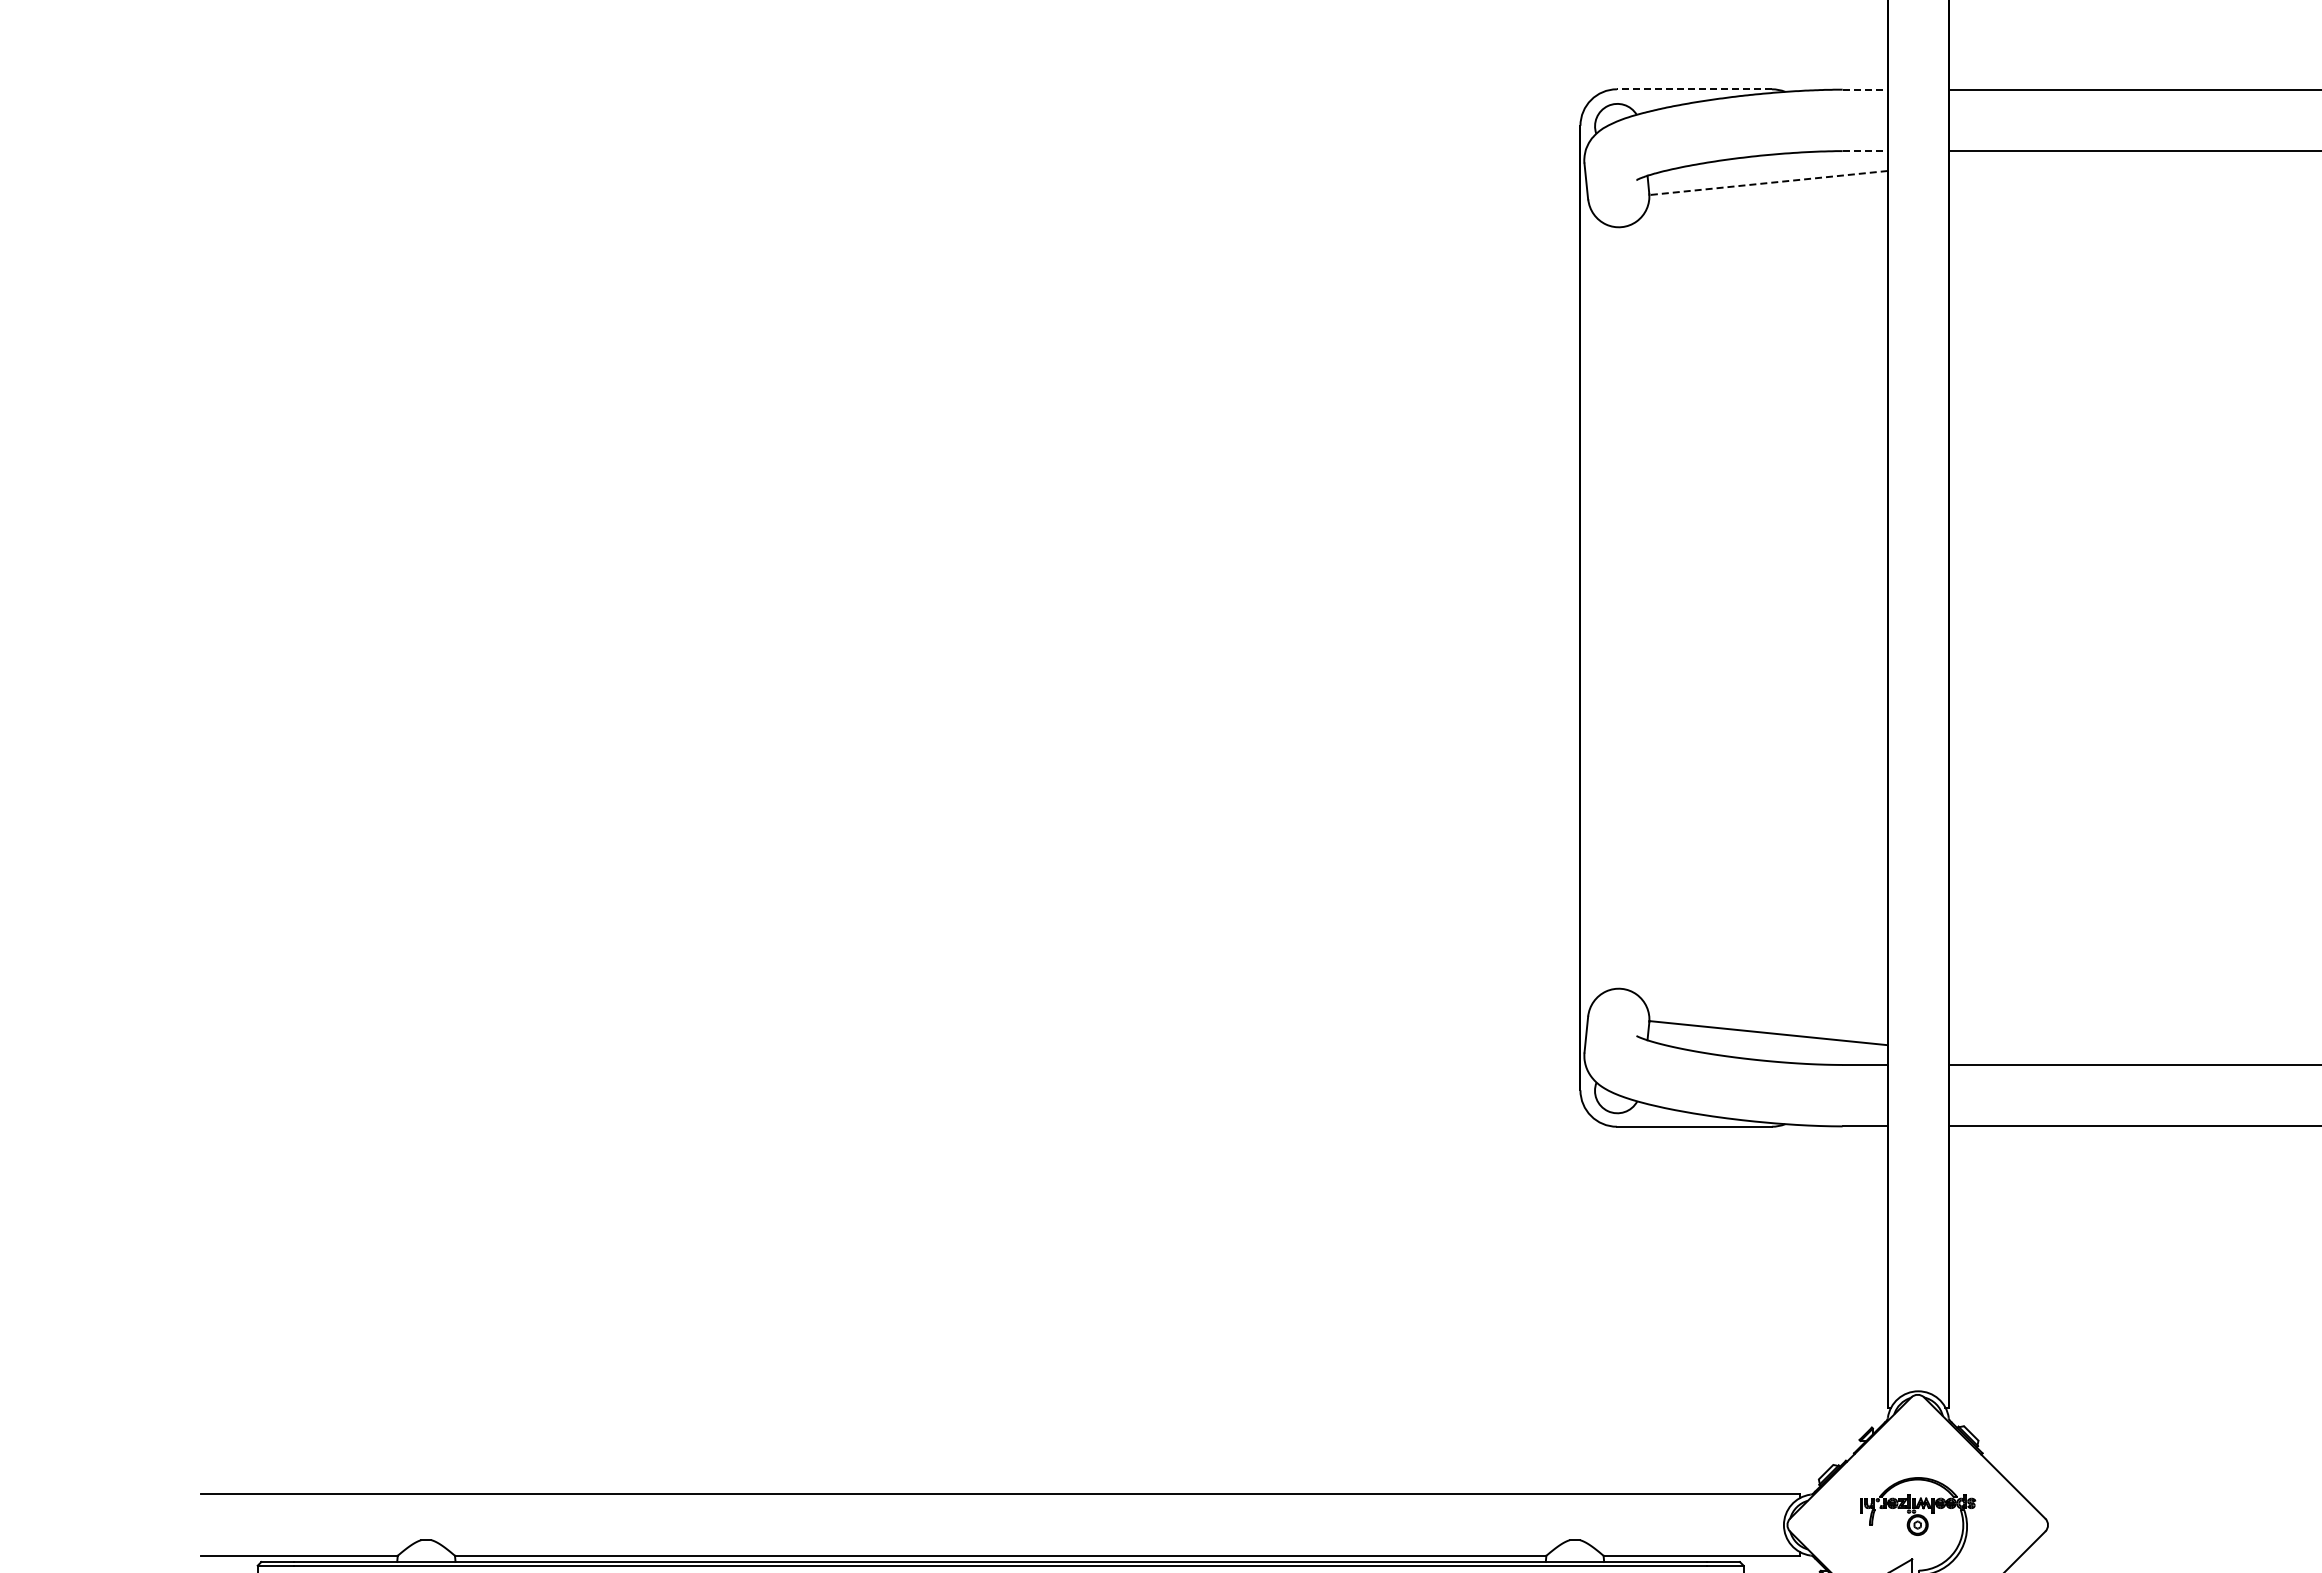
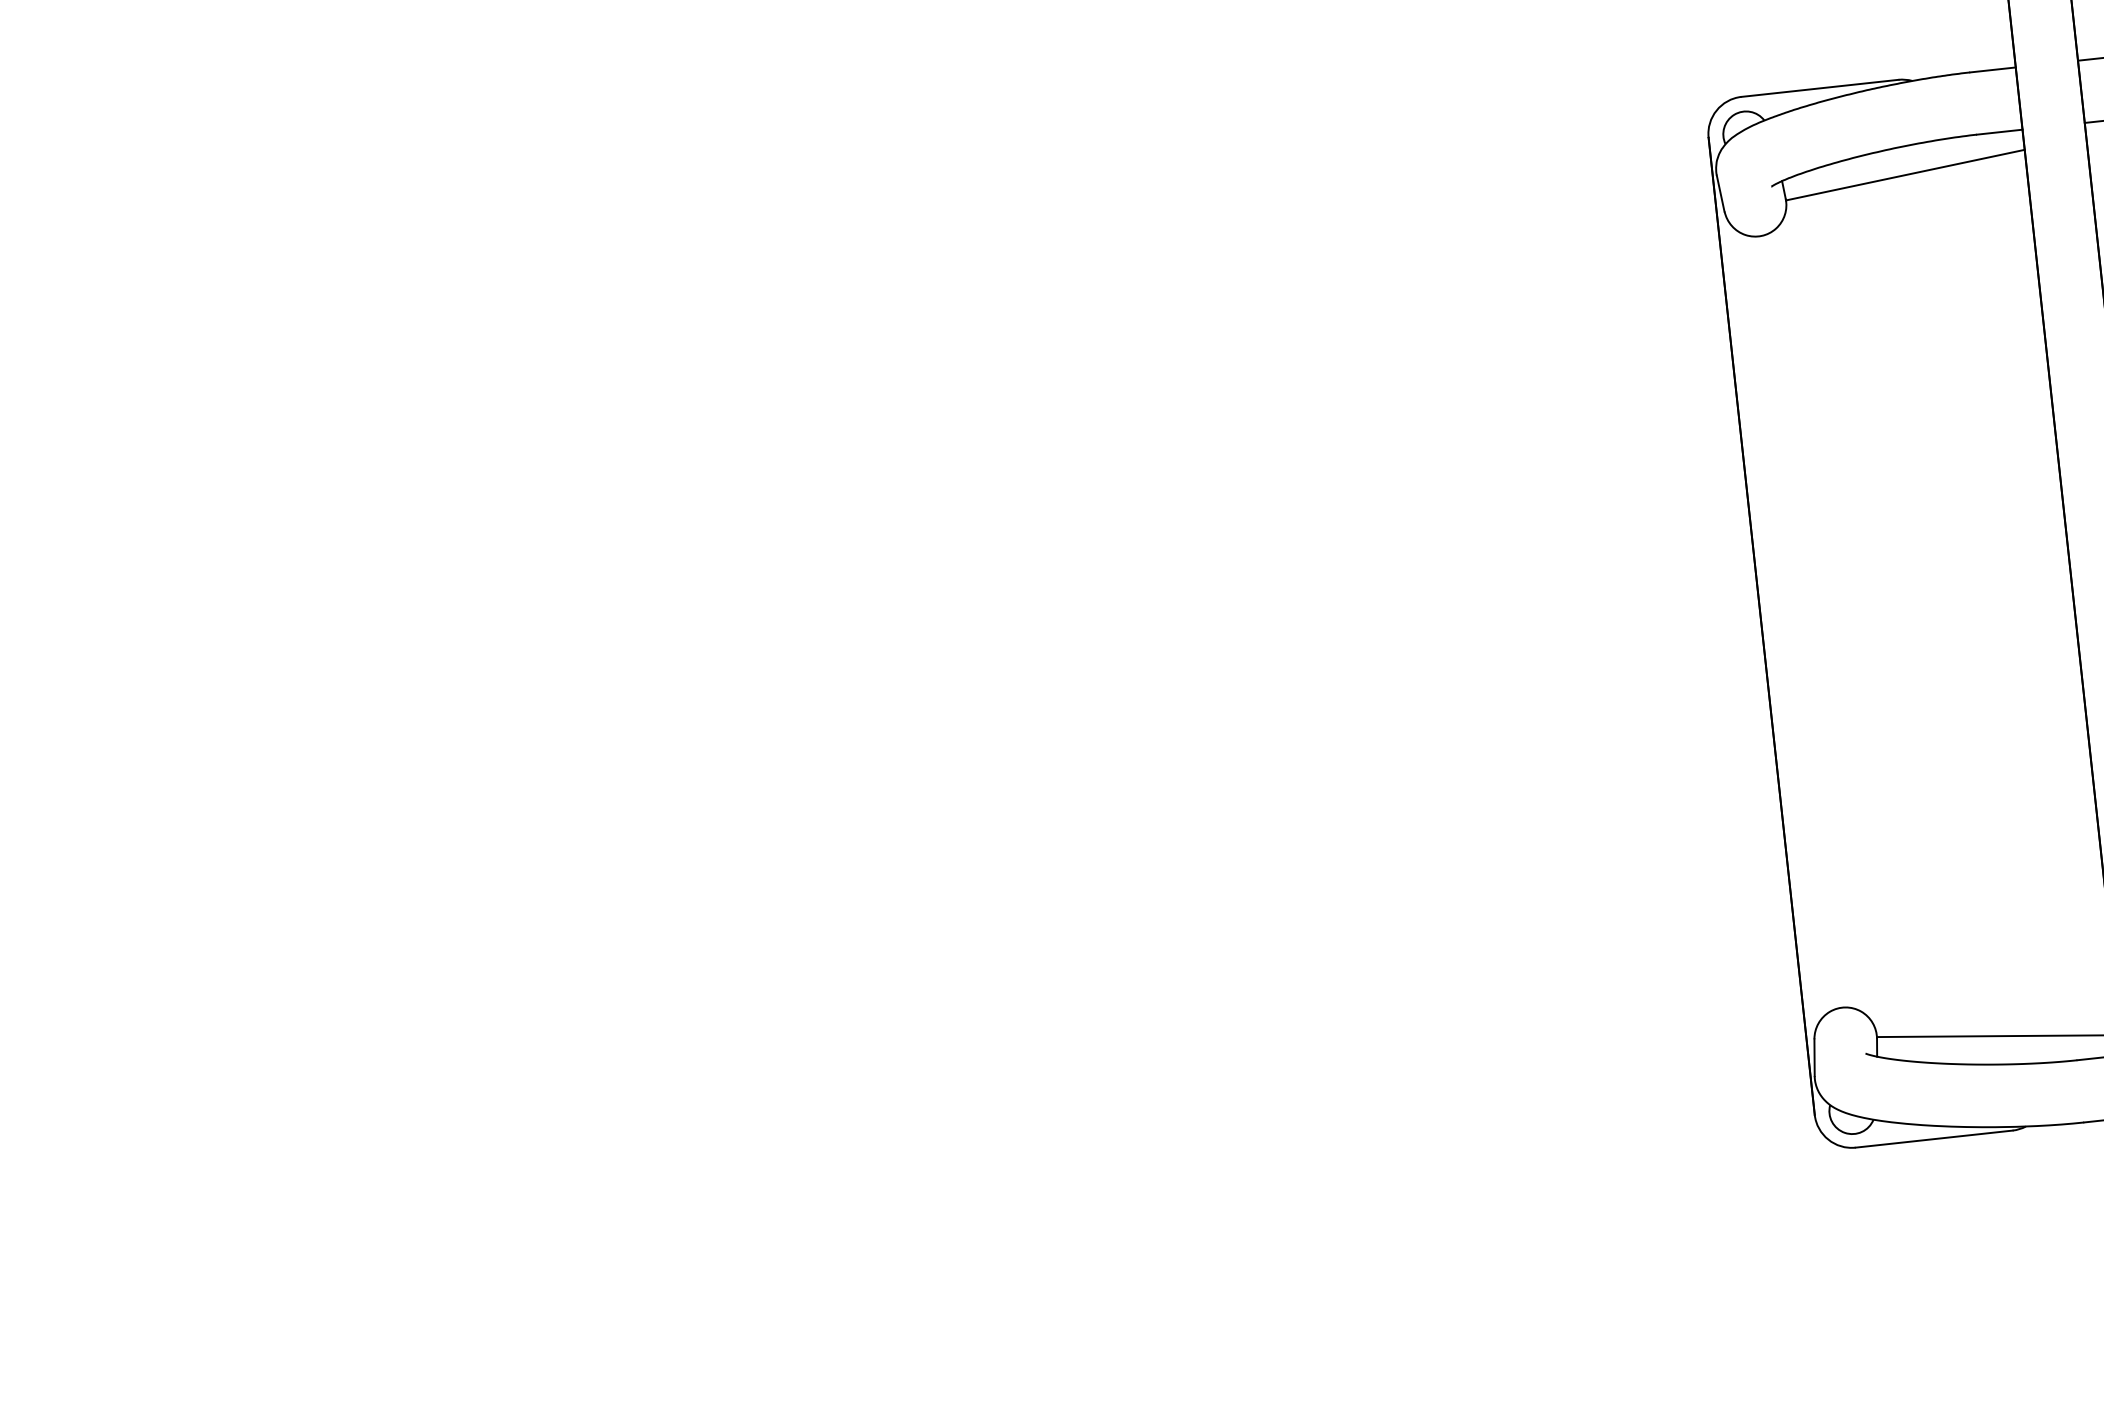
line: (1693, 89) -> (1819, 88), dashed -> solid
line: (1865, 89) -> (1993, 69), dashed -> solid
line: (1865, 151) -> (2000, 132), dashed -> solid
line: (1768, 183) -> (1905, 175), dashed -> solid

